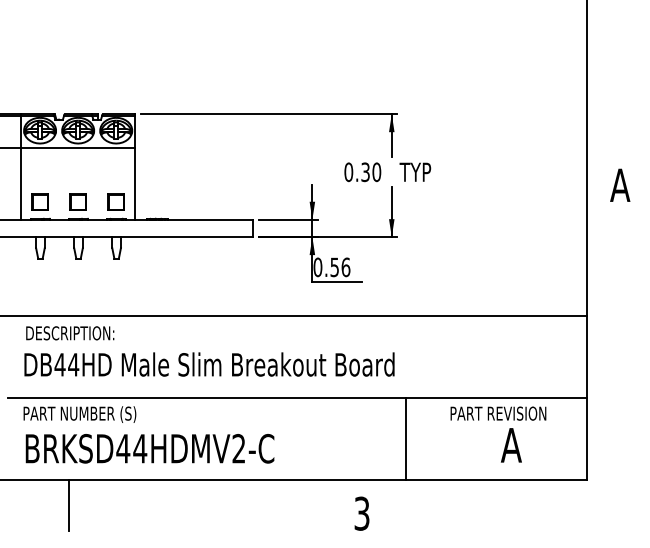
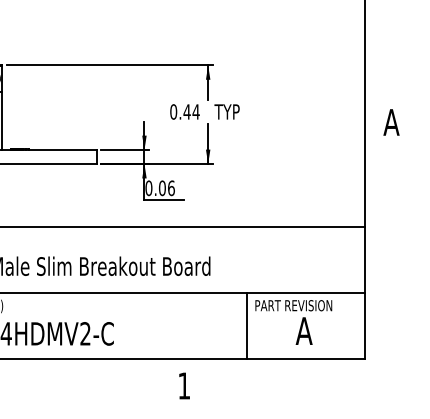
text: (370, 172) -> (191, 112), 0.30 -> 0.44
text: (334, 267) -> (162, 188), 0.56 -> 0.06
line: (406, 438) -> (247, 325), moved
text: (361, 513) -> (183, 385), 3 -> 1

